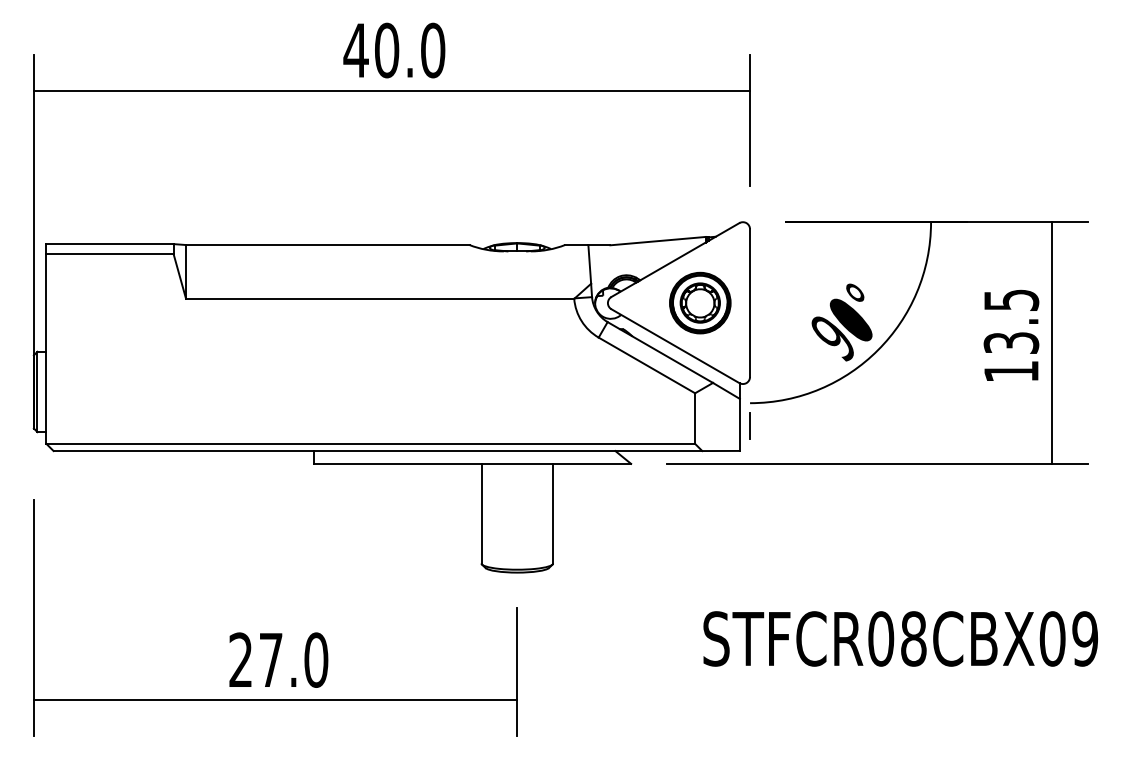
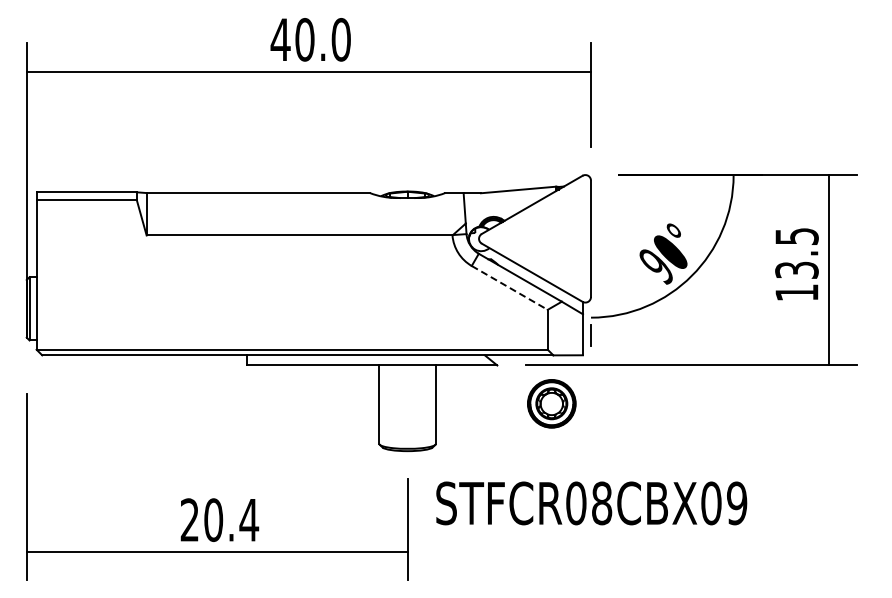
part: (699, 302) -> (551, 403), moved
line: (646, 364) -> (509, 287), solid -> dashed
text: (900, 639) -> (591, 503), moved
text: (293, 660) -> (231, 520), 27.0 -> 20.4

